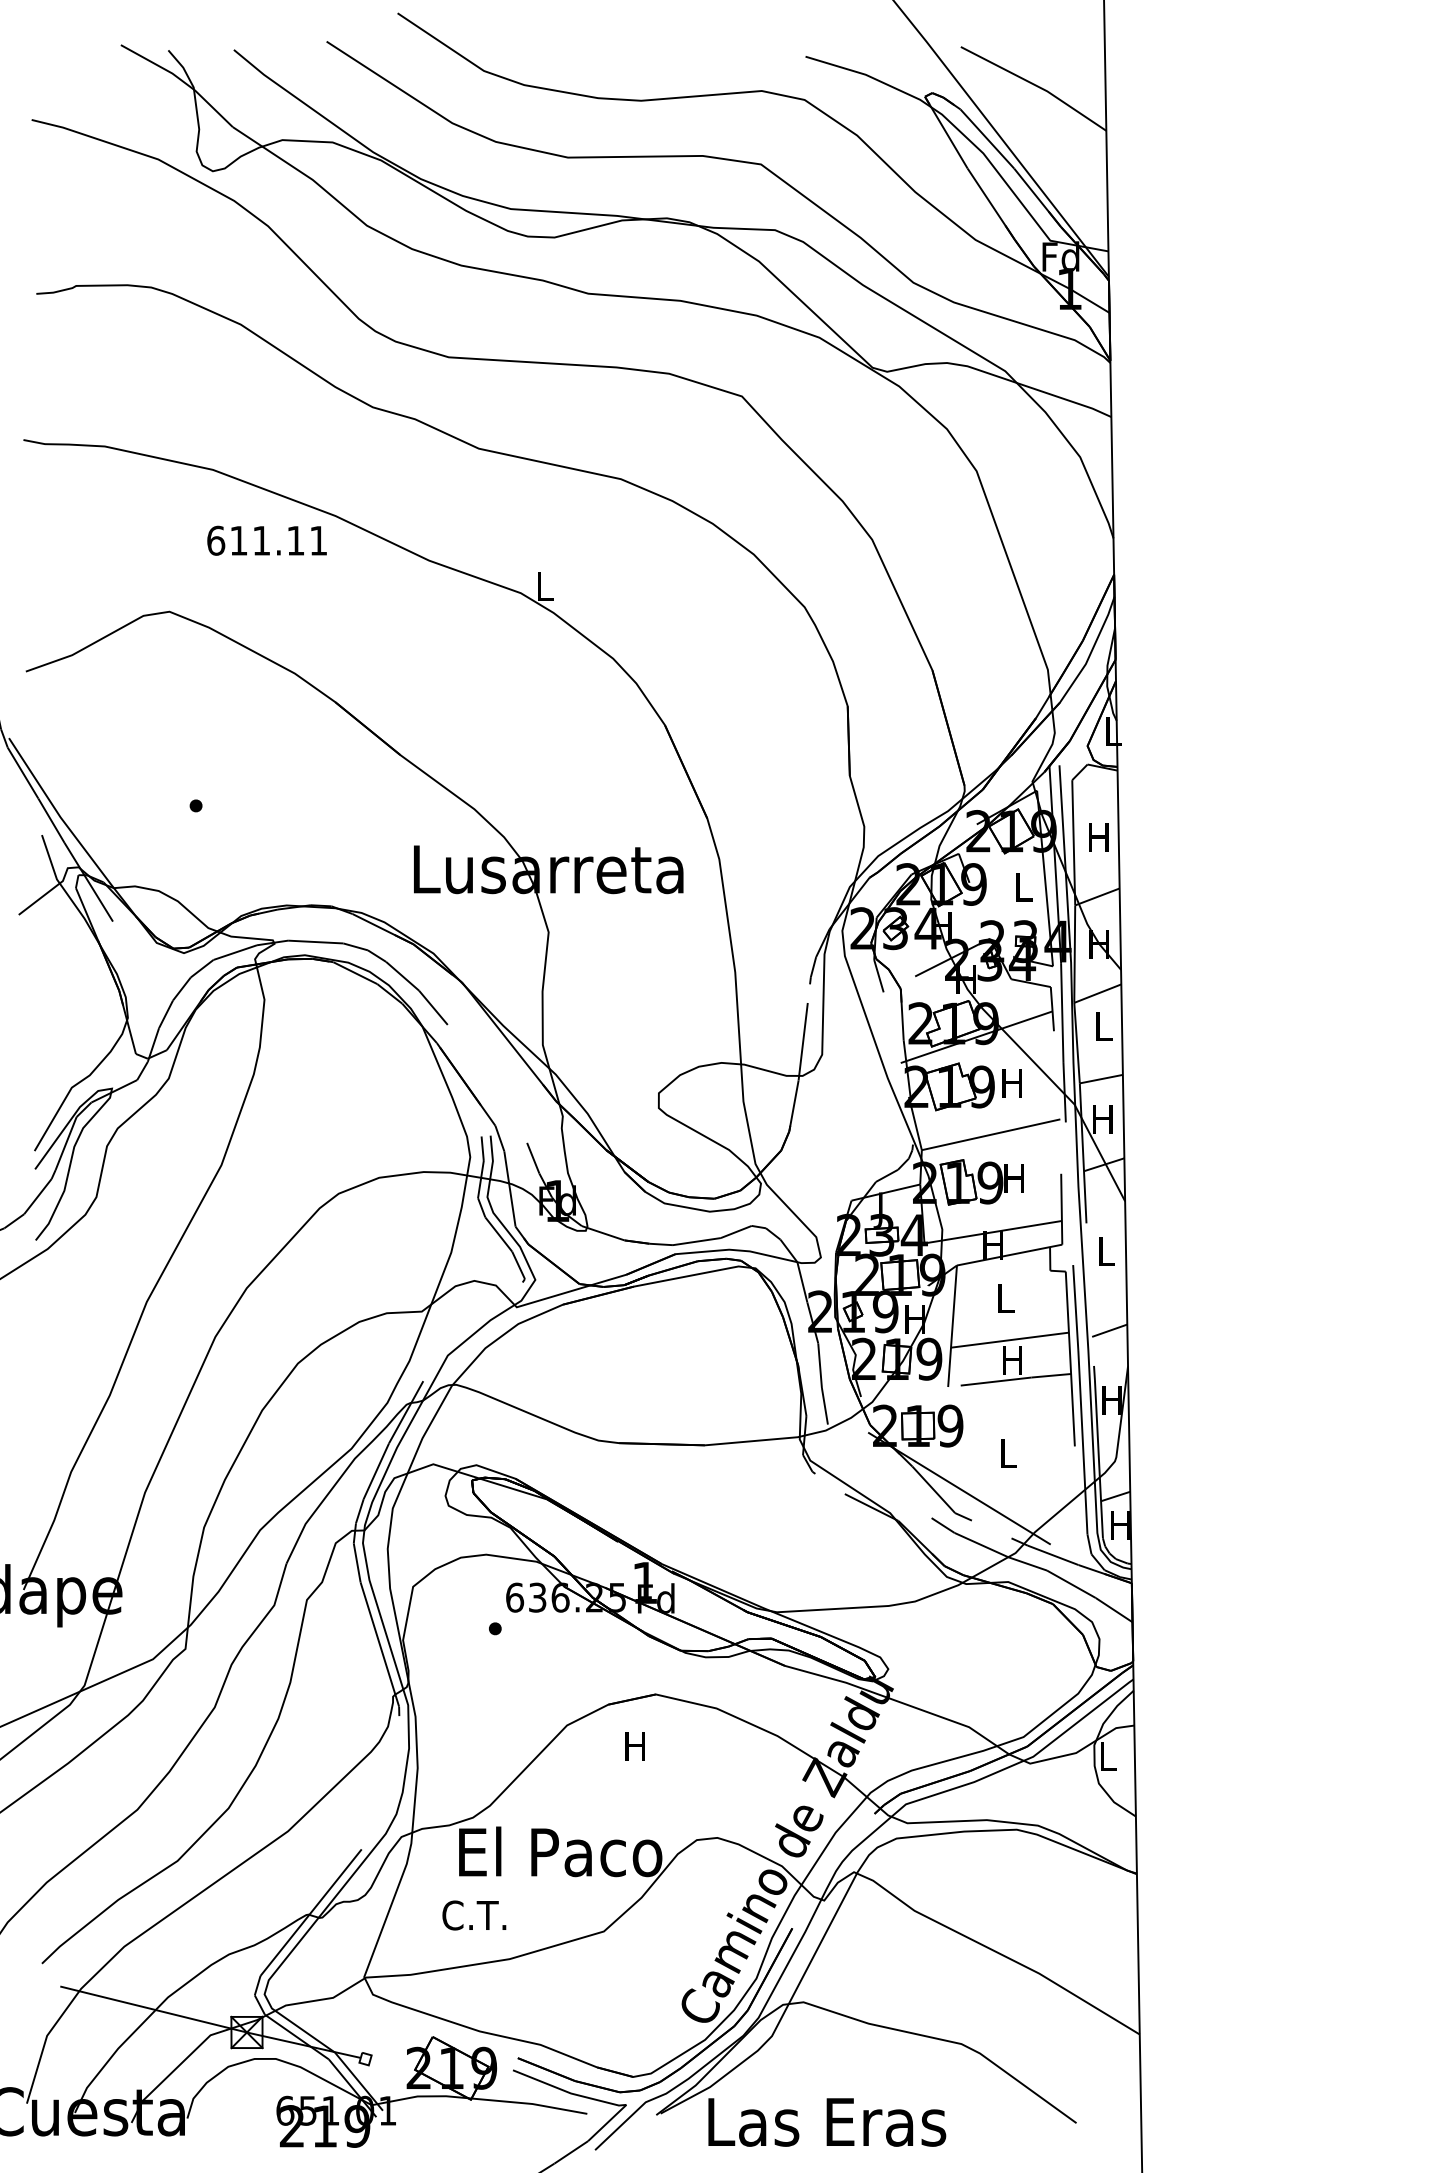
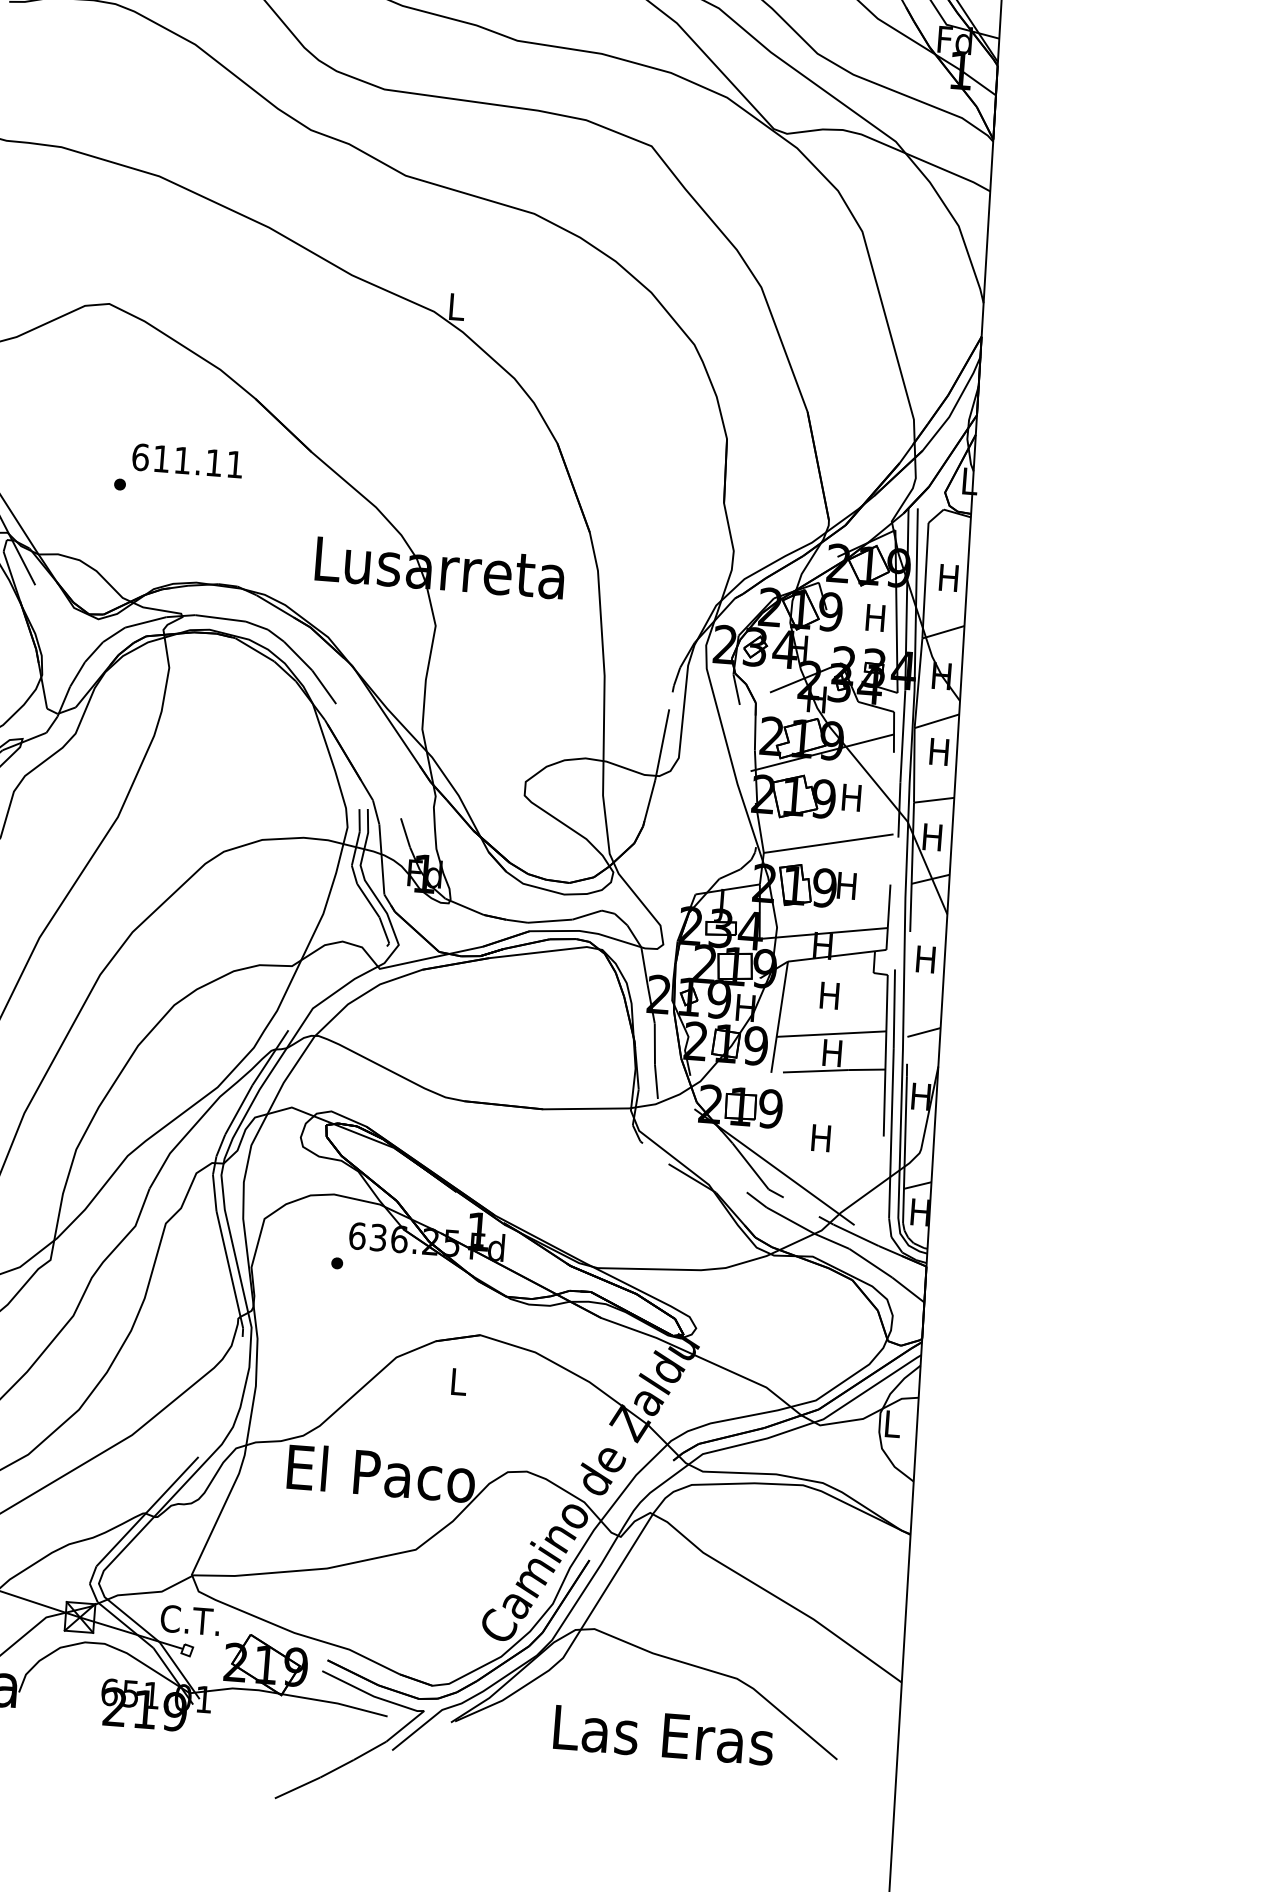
text: (266, 540) -> (187, 460), moved
text: (1022, 887) -> (875, 618), L -> H
text: (1102, 1026) -> (938, 751), L -> H
text: (1105, 1251) -> (925, 959), L -> H
text: (1004, 1298) -> (829, 995), L -> H
text: (1006, 1453) -> (820, 1138), L -> H
text: (634, 1746) -> (457, 1381), H -> L
text: (474, 1915) -> (190, 1620), moved
text: (827, 2122) -> (664, 1735), moved

